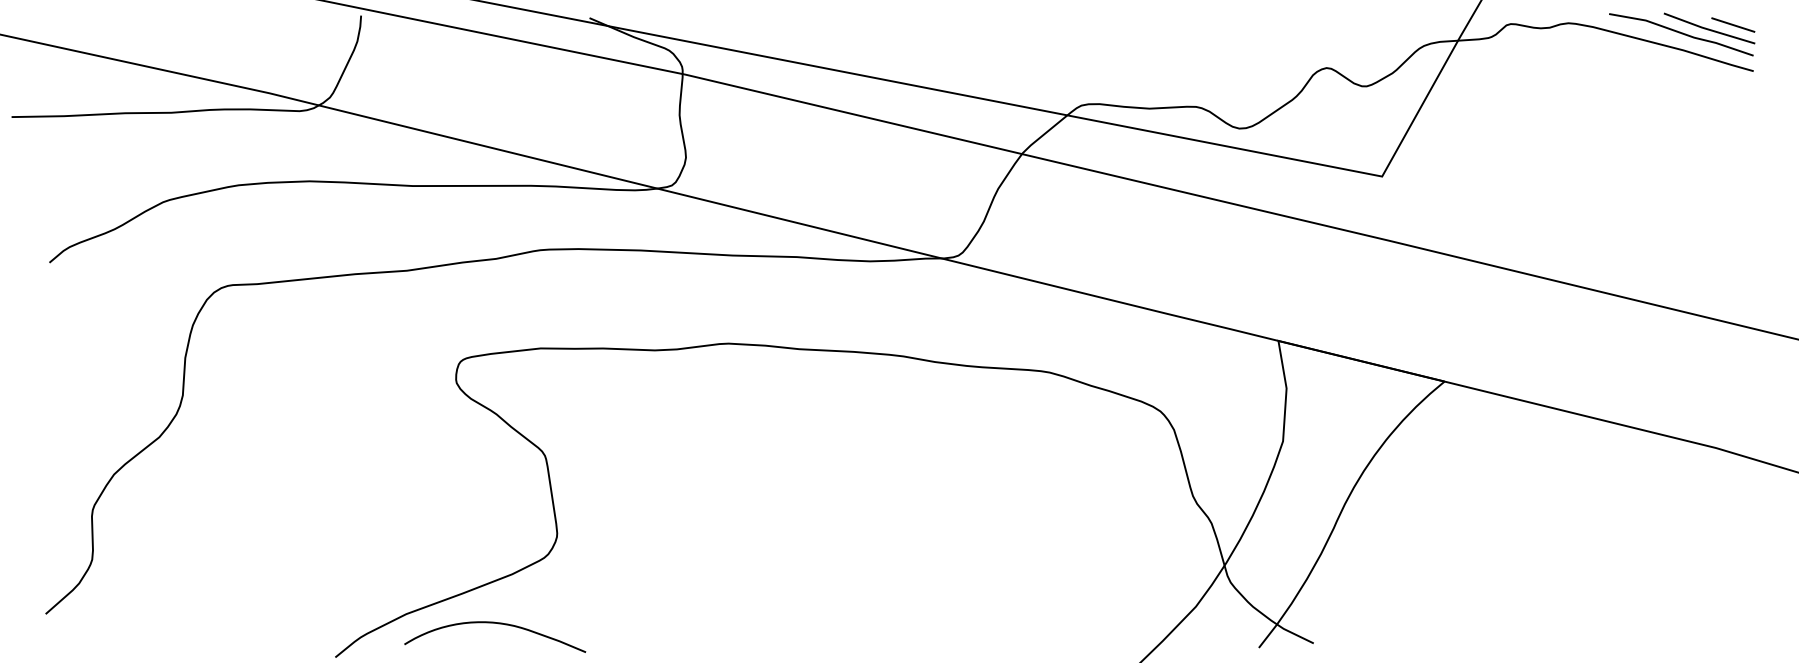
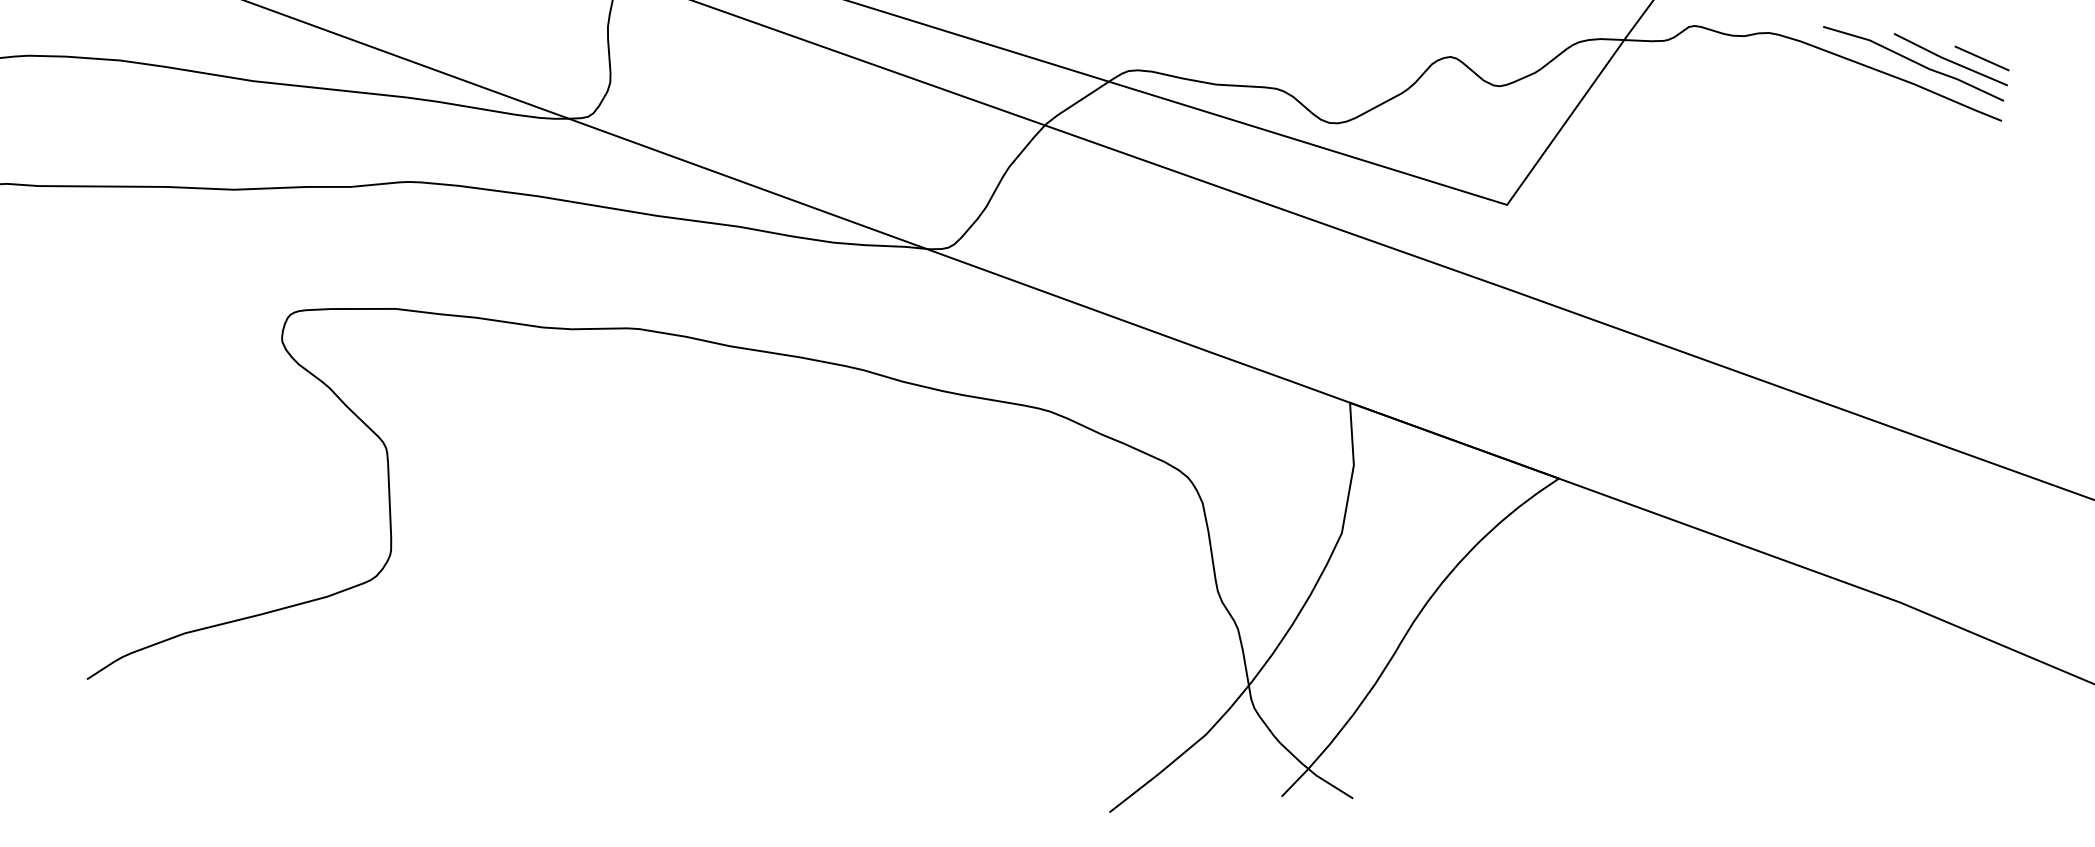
curve: (498, 624) -> (302, 659), removed

